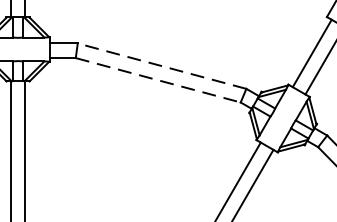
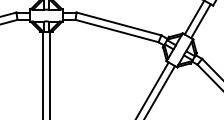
line: (161, 65) -> (118, 23), dashed -> solid
line: (159, 81) -> (117, 31), dashed -> solid

